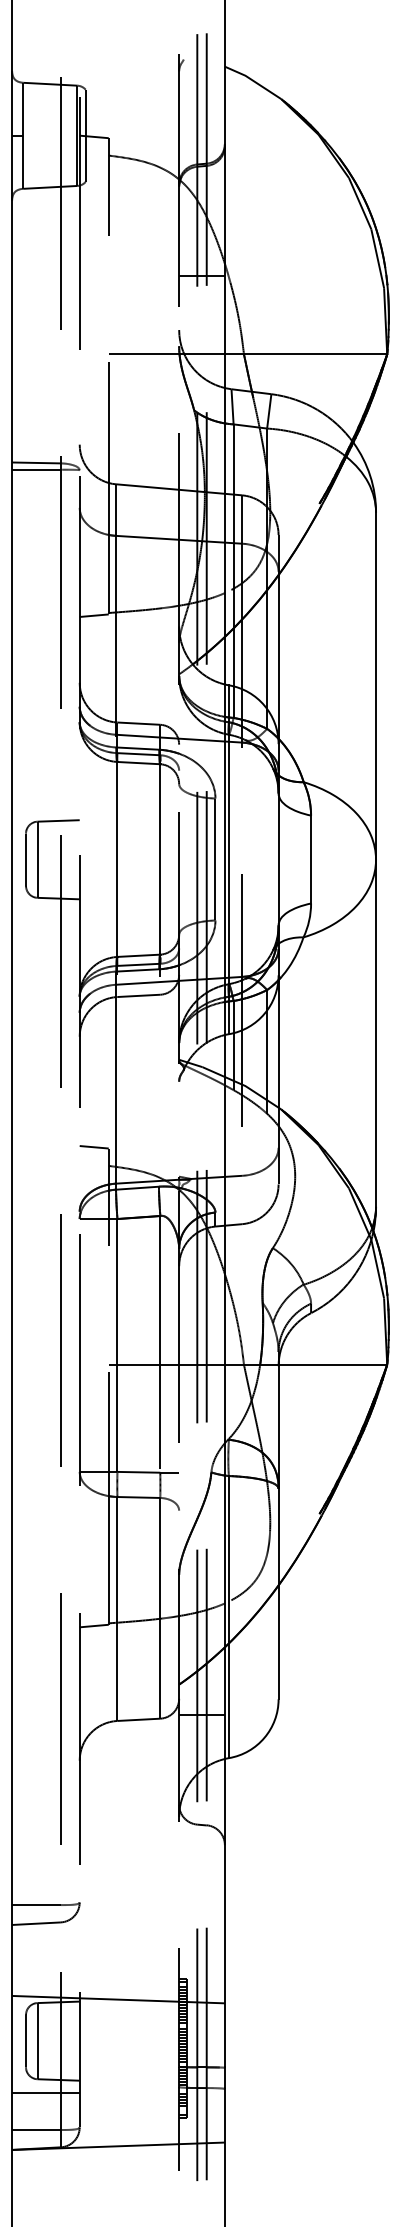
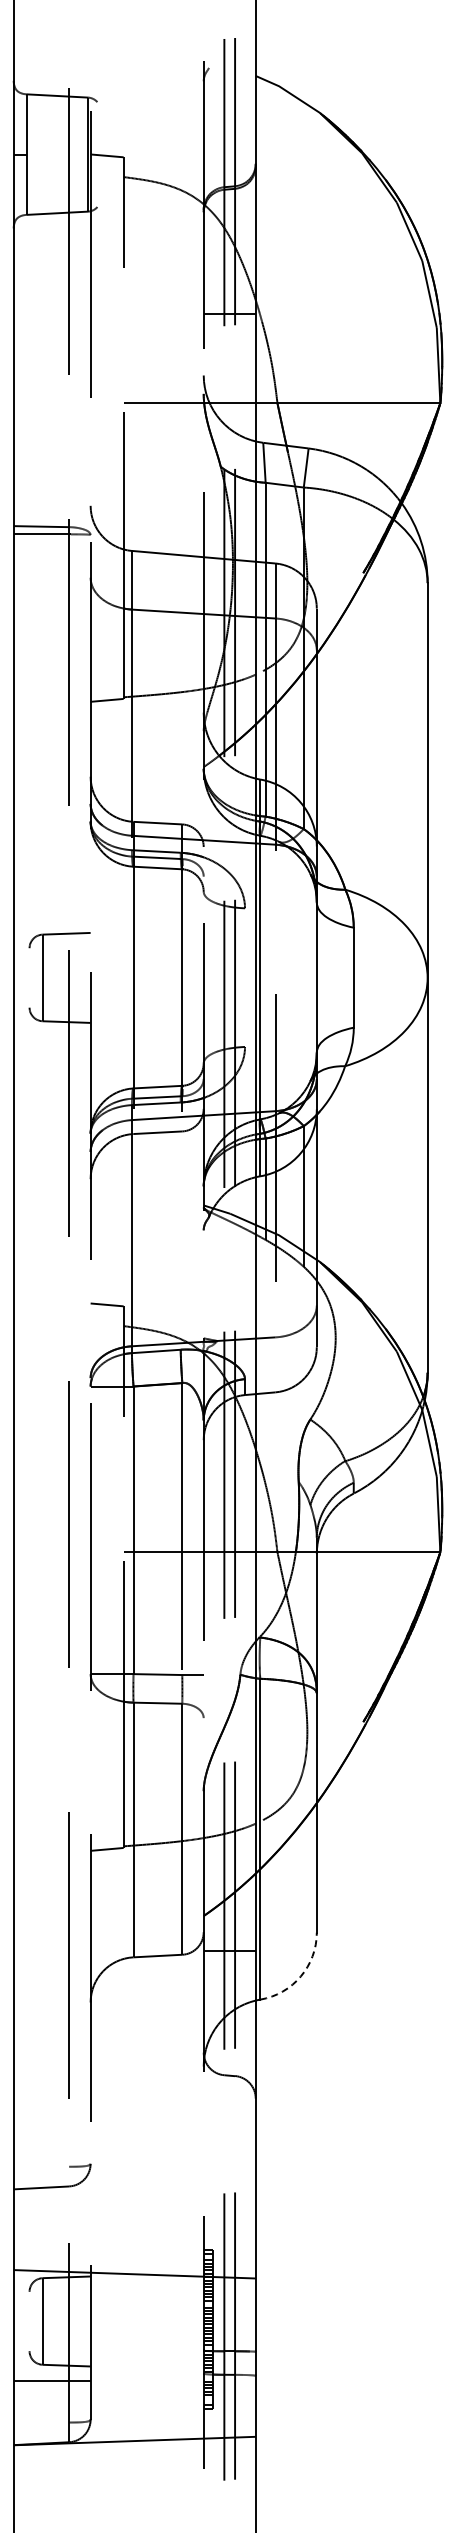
line: (85, 135) -> (97, 154), removed
line: (25, 859) -> (29, 977), removed
line: (215, 859) -> (245, 977), removed
arc: (264, 1737) -> (300, 1976), solid -> dashed
line: (36, 1904) -> (41, 2166), removed
line: (25, 2041) -> (29, 2321), removed
line: (36, 2129) -> (41, 2422), removed

